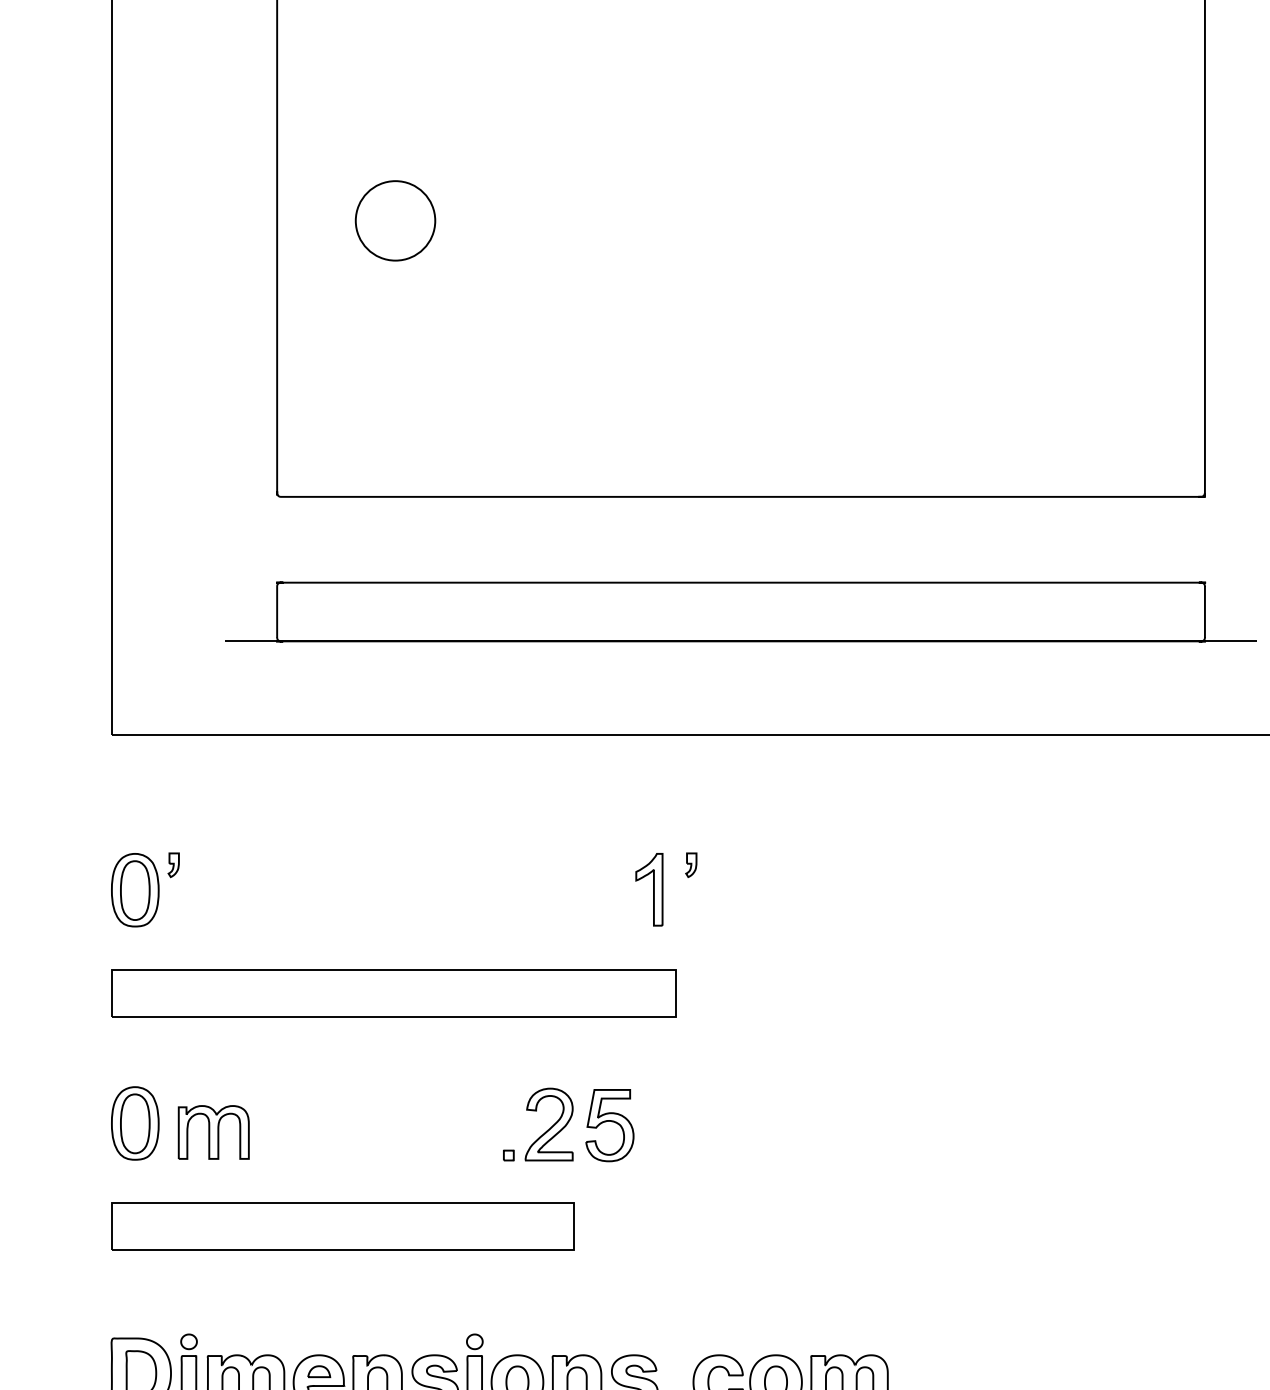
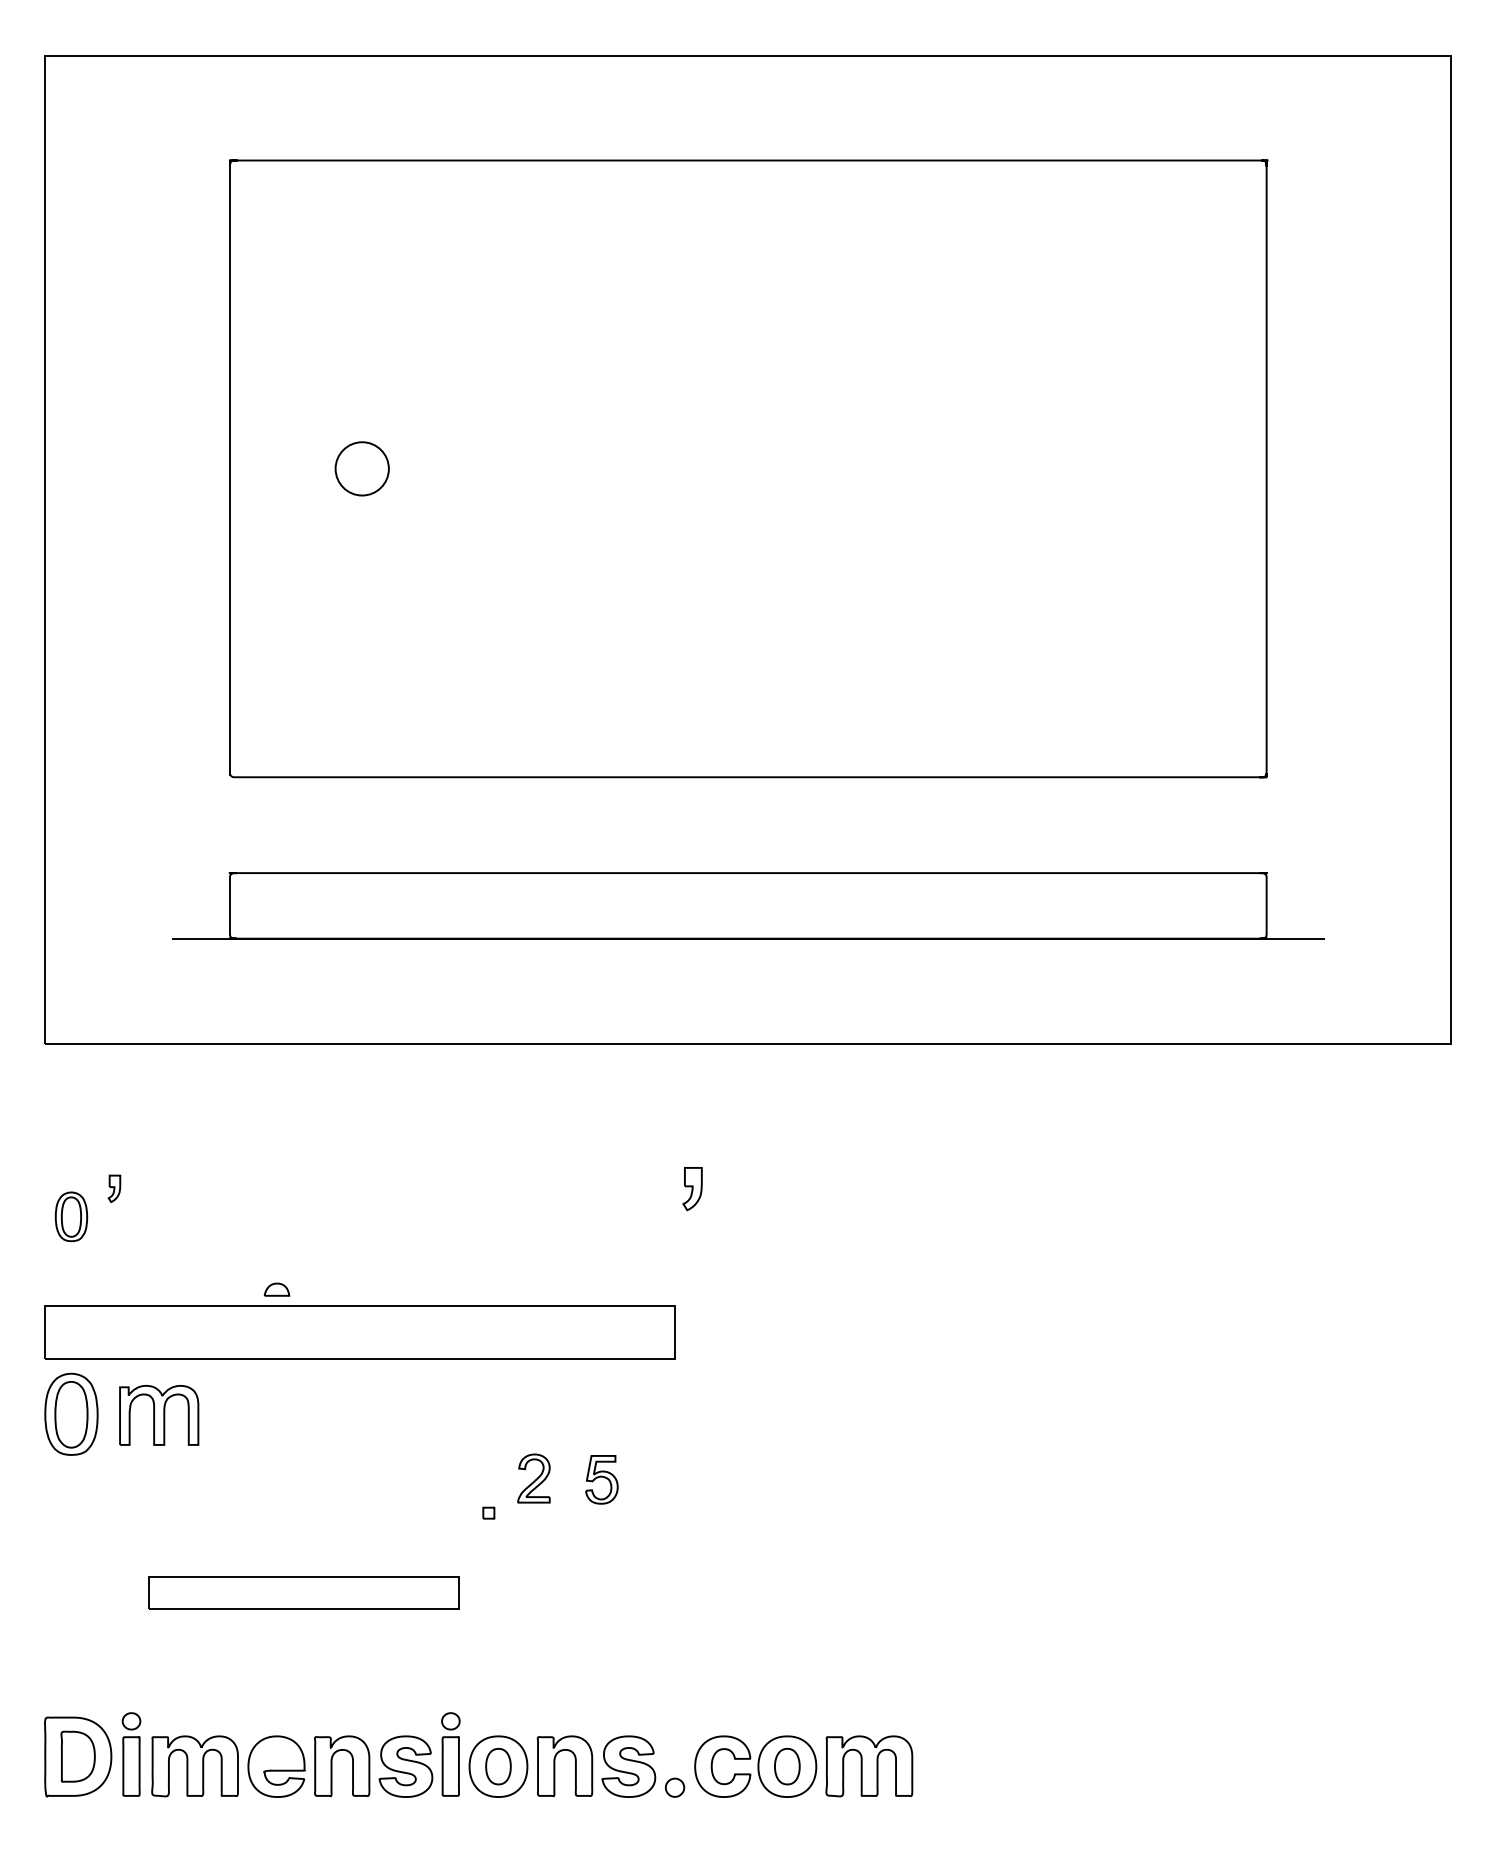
circle: (394, 220) -> (361, 468), size x0.6
part: (691, 864) -> (692, 1188), size x1.6
part: (135, 890) -> (71, 1216), size x0.6
part: (649, 890) -> (645, 1216), removed
part: (135, 1122) -> (71, 1413), moved
part: (548, 1124) -> (533, 1478), size x0.6
part: (609, 1125) -> (601, 1479), size x0.6
part: (214, 1132) -> (159, 1415), moved
part: (342, 1226) -> (303, 1592), size x0.6
part: (318, 1371) -> (276, 1289), moved

